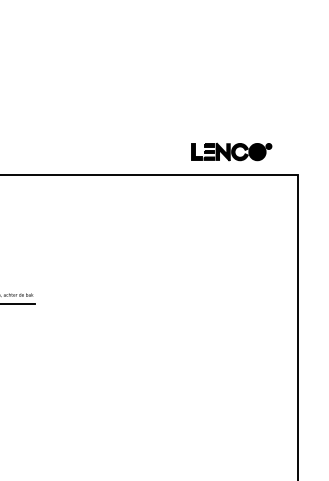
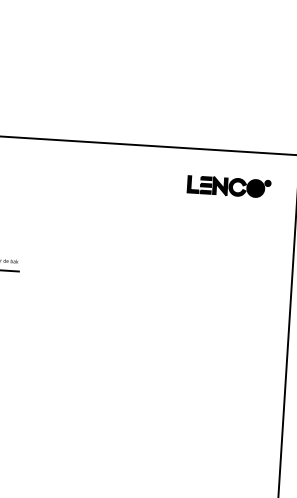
part: (231, 151) -> (228, 186), moved

